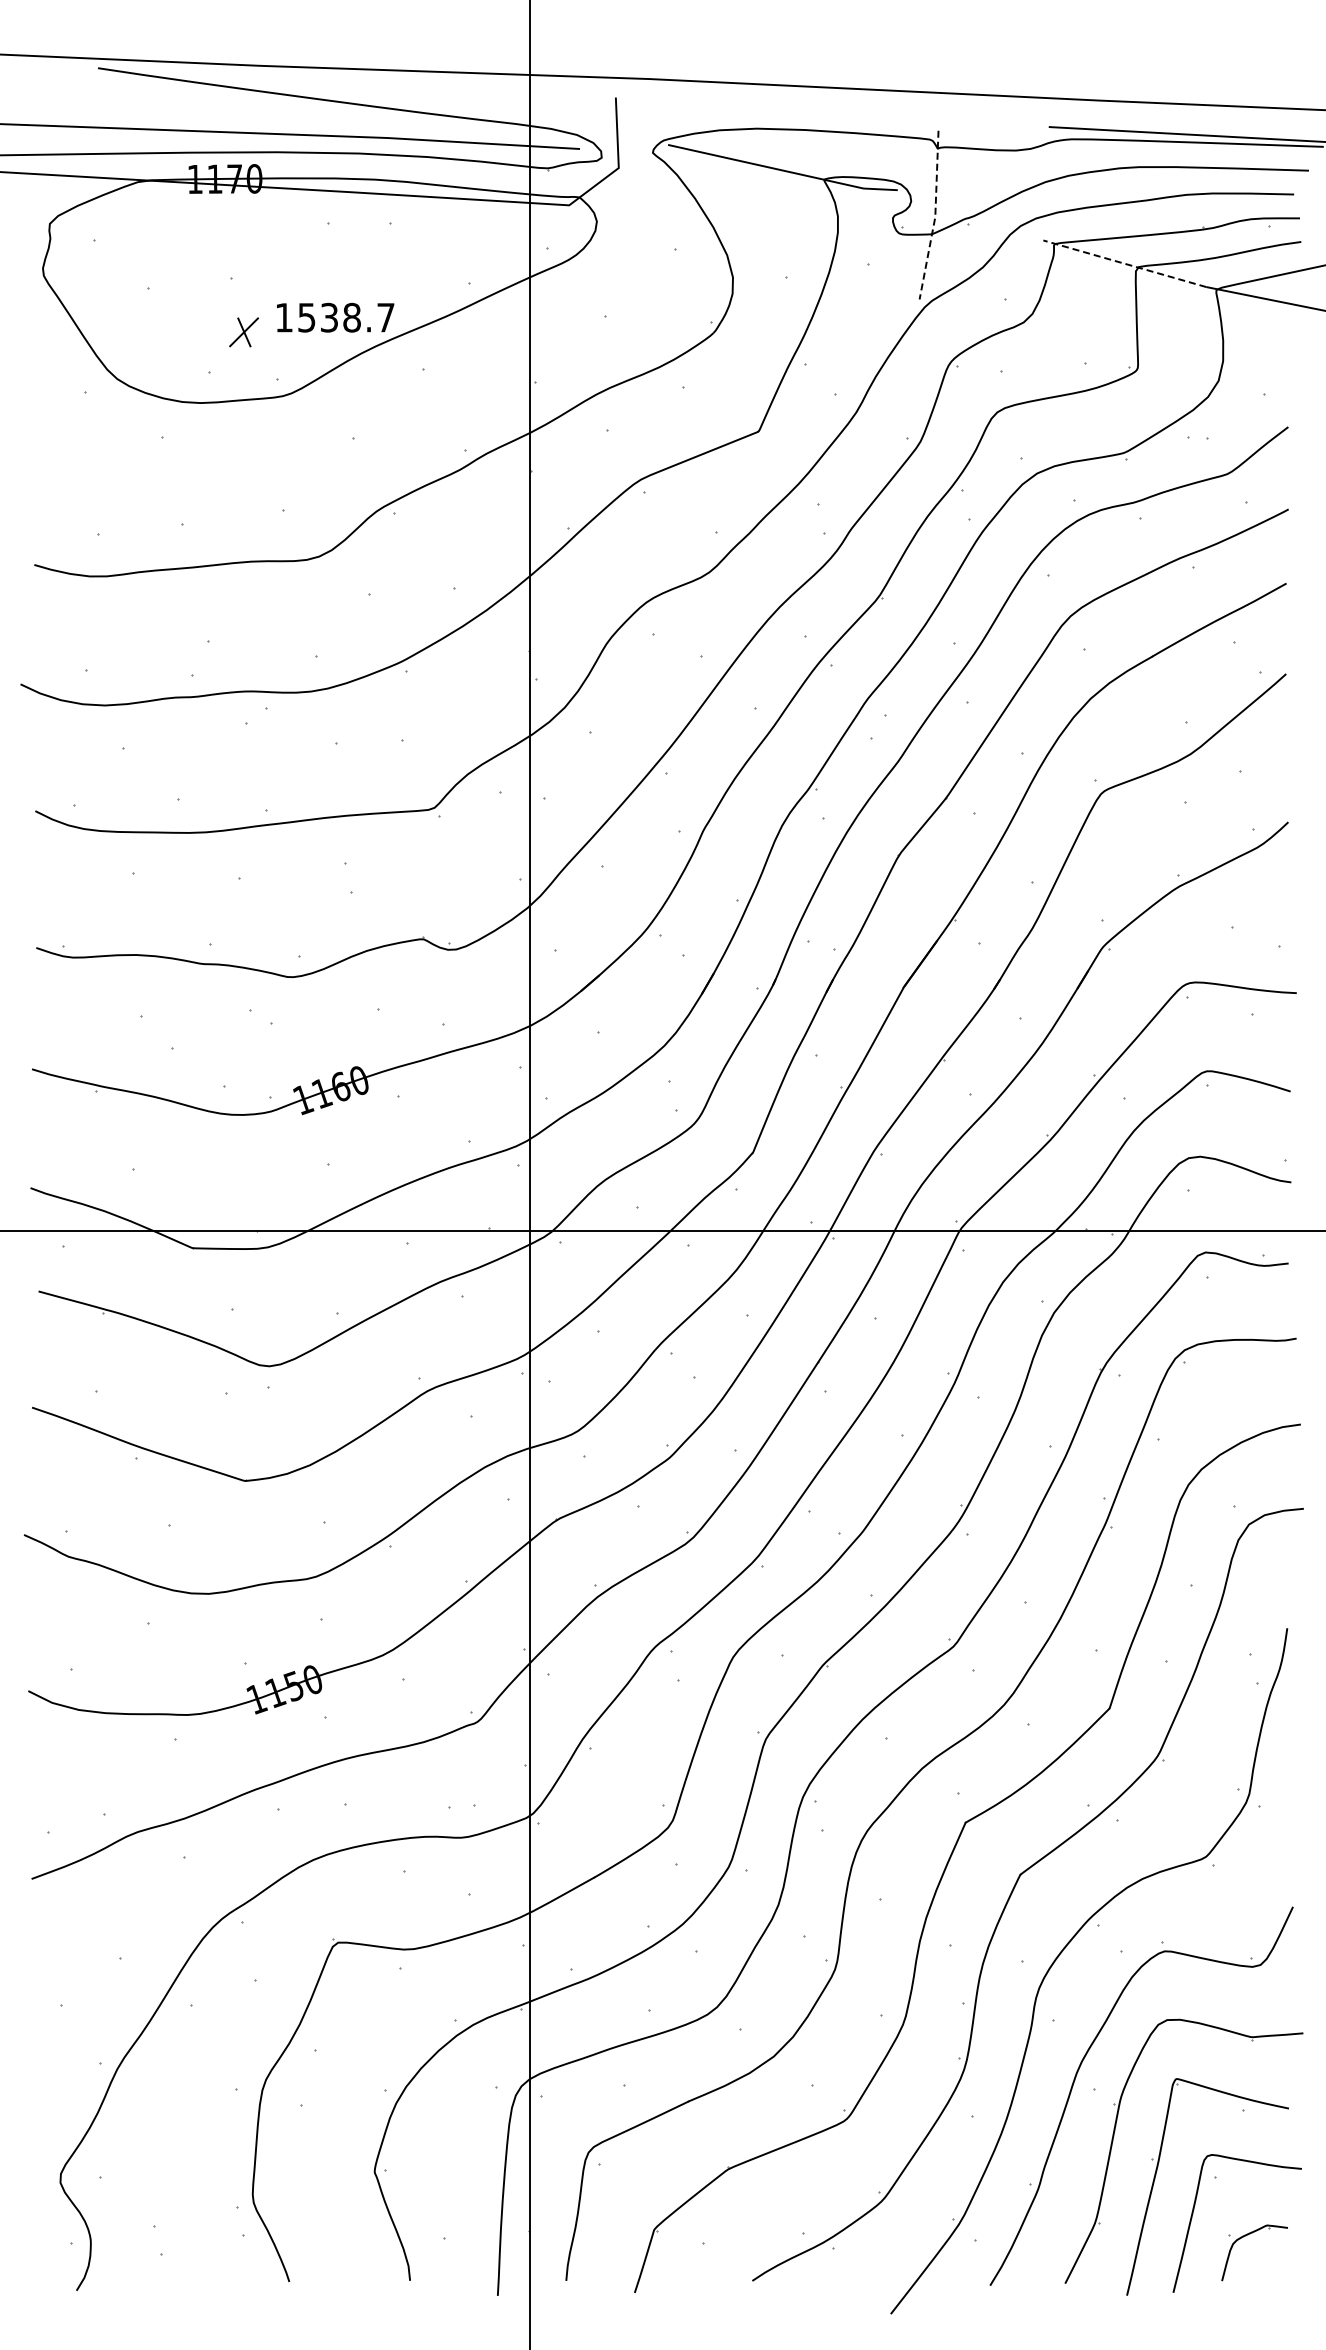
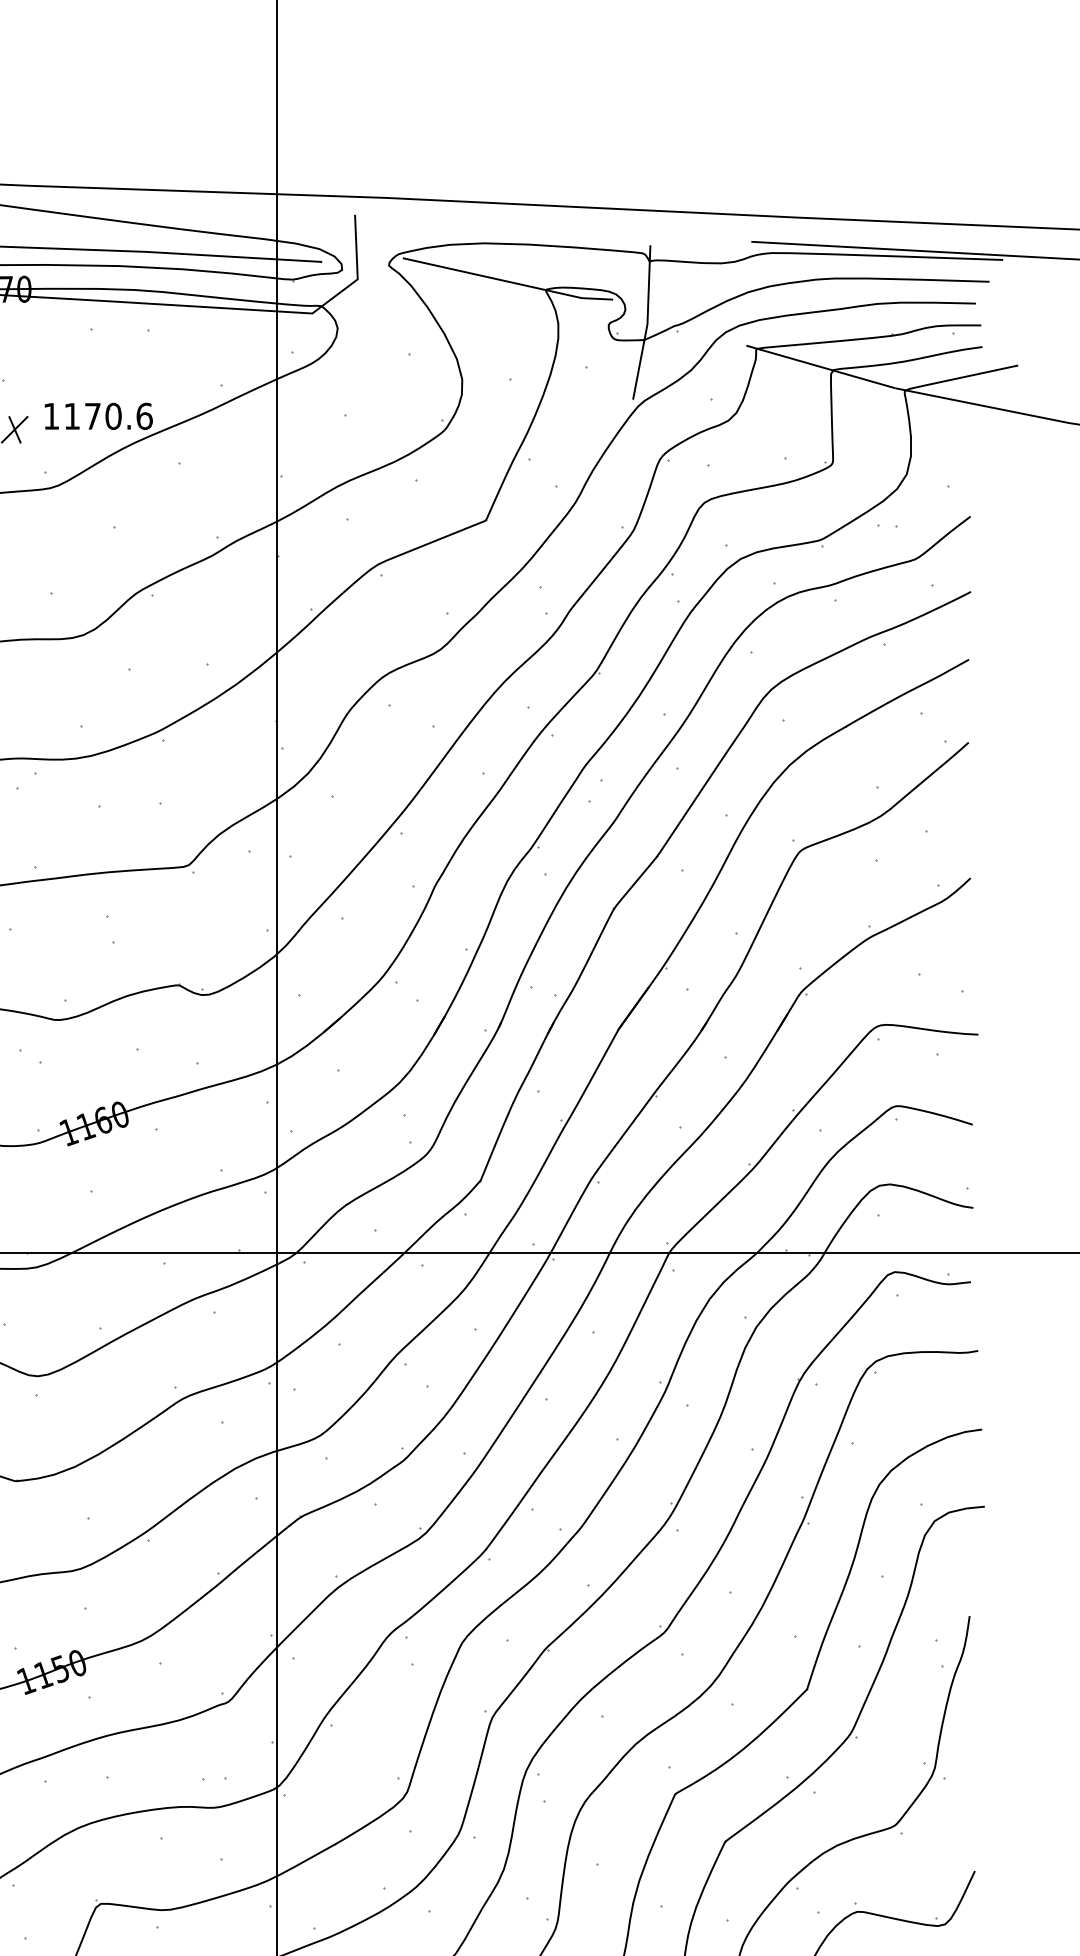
line: (935, 216) -> (647, 323), dashed -> solid
line: (1124, 263) -> (820, 366), dashed -> solid
text: (346, 317) -> (108, 416), 1538.7 -> 1170.6

